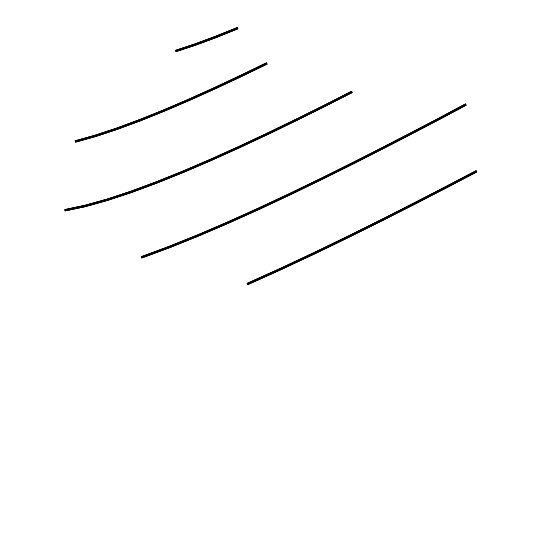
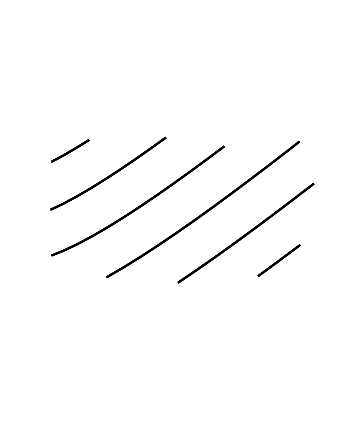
line: (207, 38) -> (70, 150), moved
line: (403, 277) -> (278, 260), added

